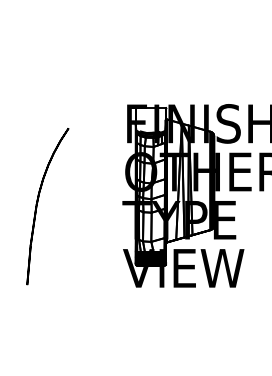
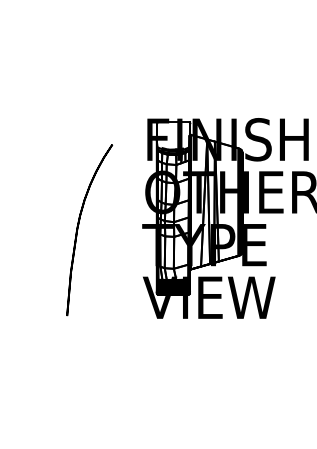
part: (37, 205) -> (78, 229), moved

